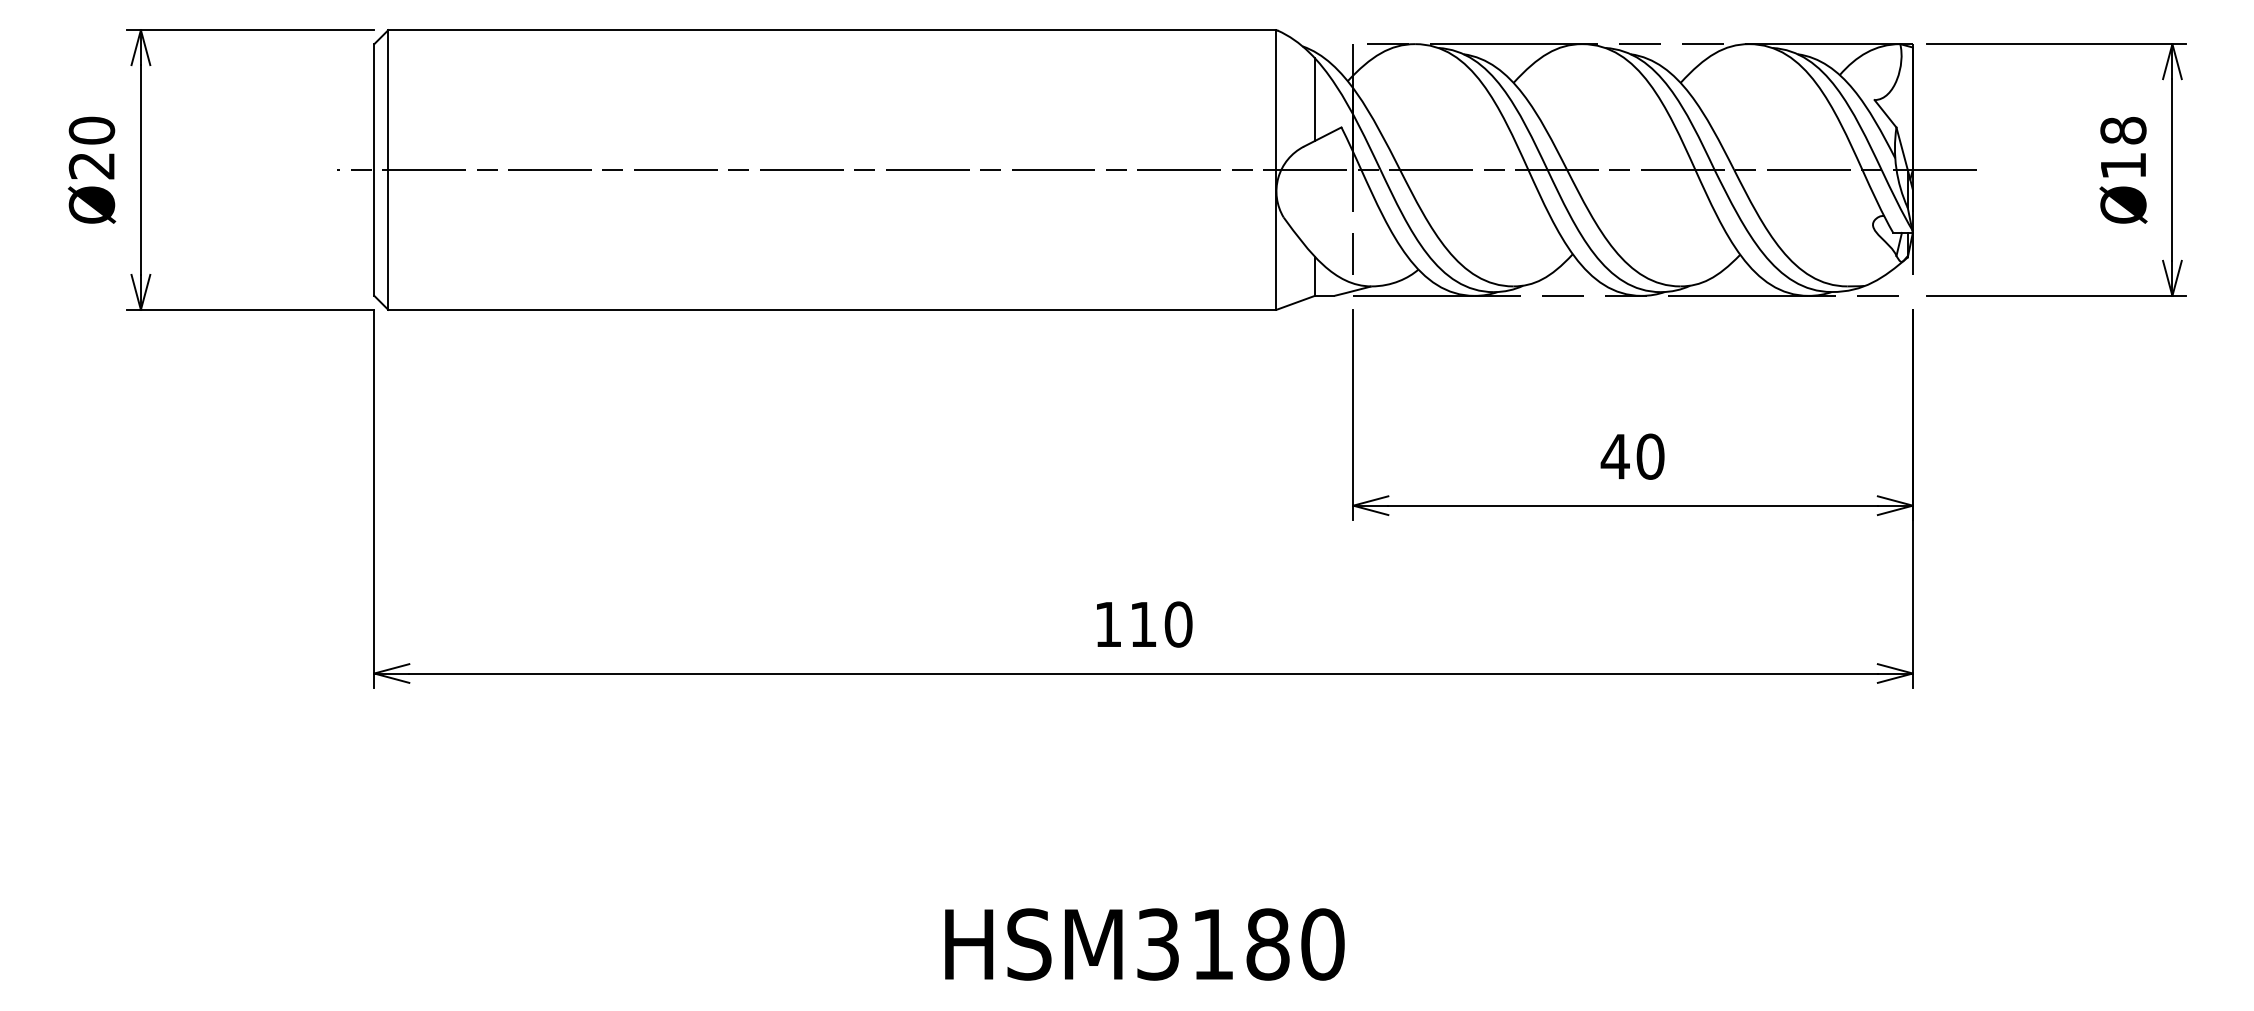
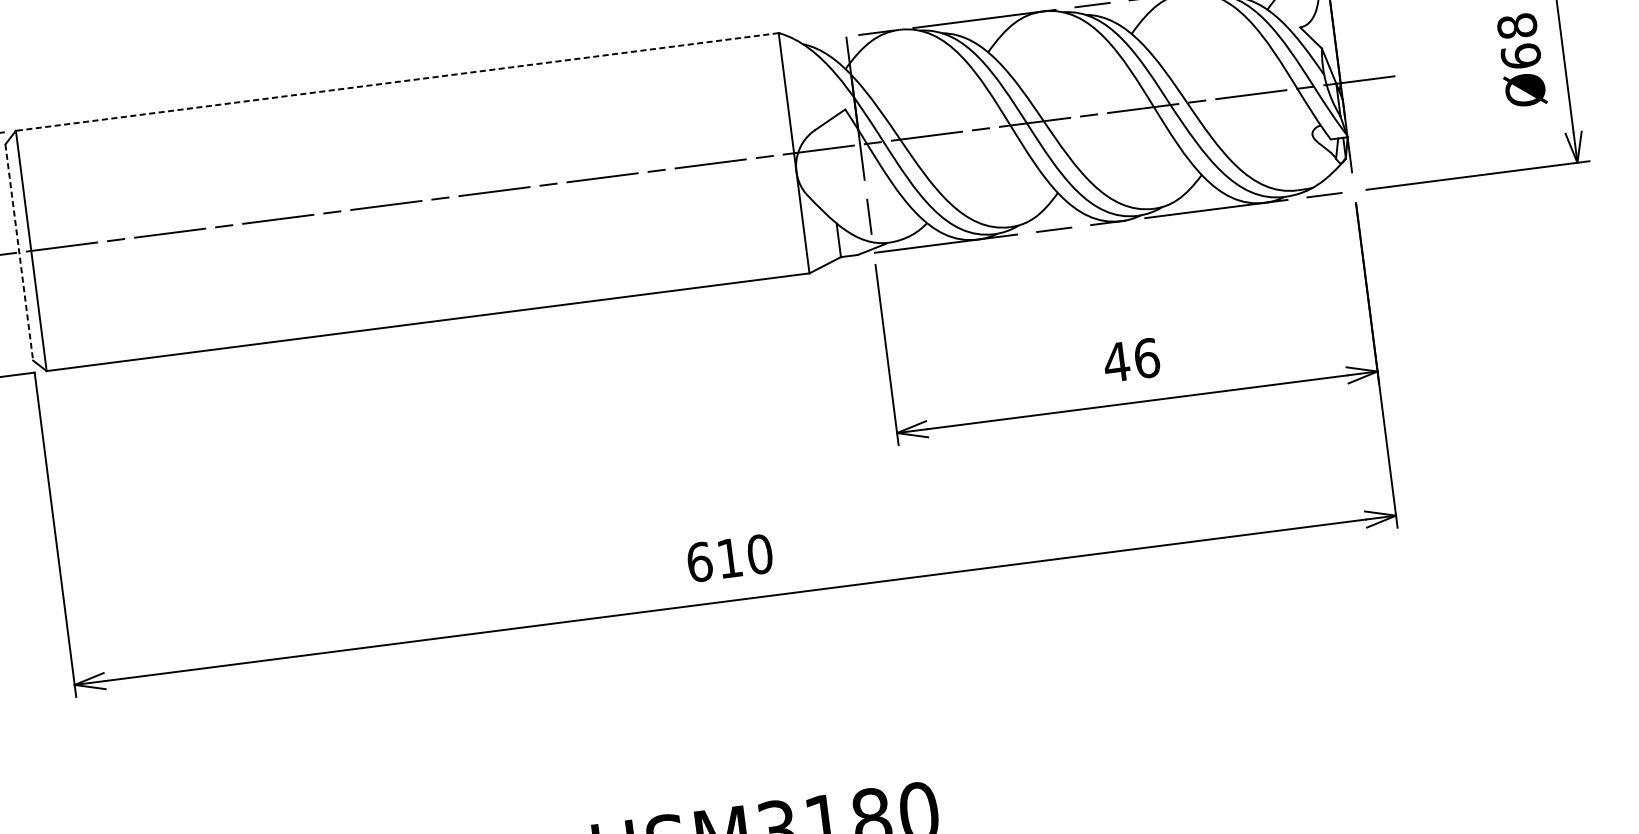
line: (831, 30) -> (396, 82), solid -> dashed
line: (1314, 99) -> (819, 88), removed
text: (2123, 165) -> (1521, 56), Ø18 -> Ø68
line: (374, 170) -> (19, 252), solid -> dashed
text: (1650, 456) -> (1146, 358), 40 -> 46
text: (1108, 624) -> (699, 562), 110 -> 610

